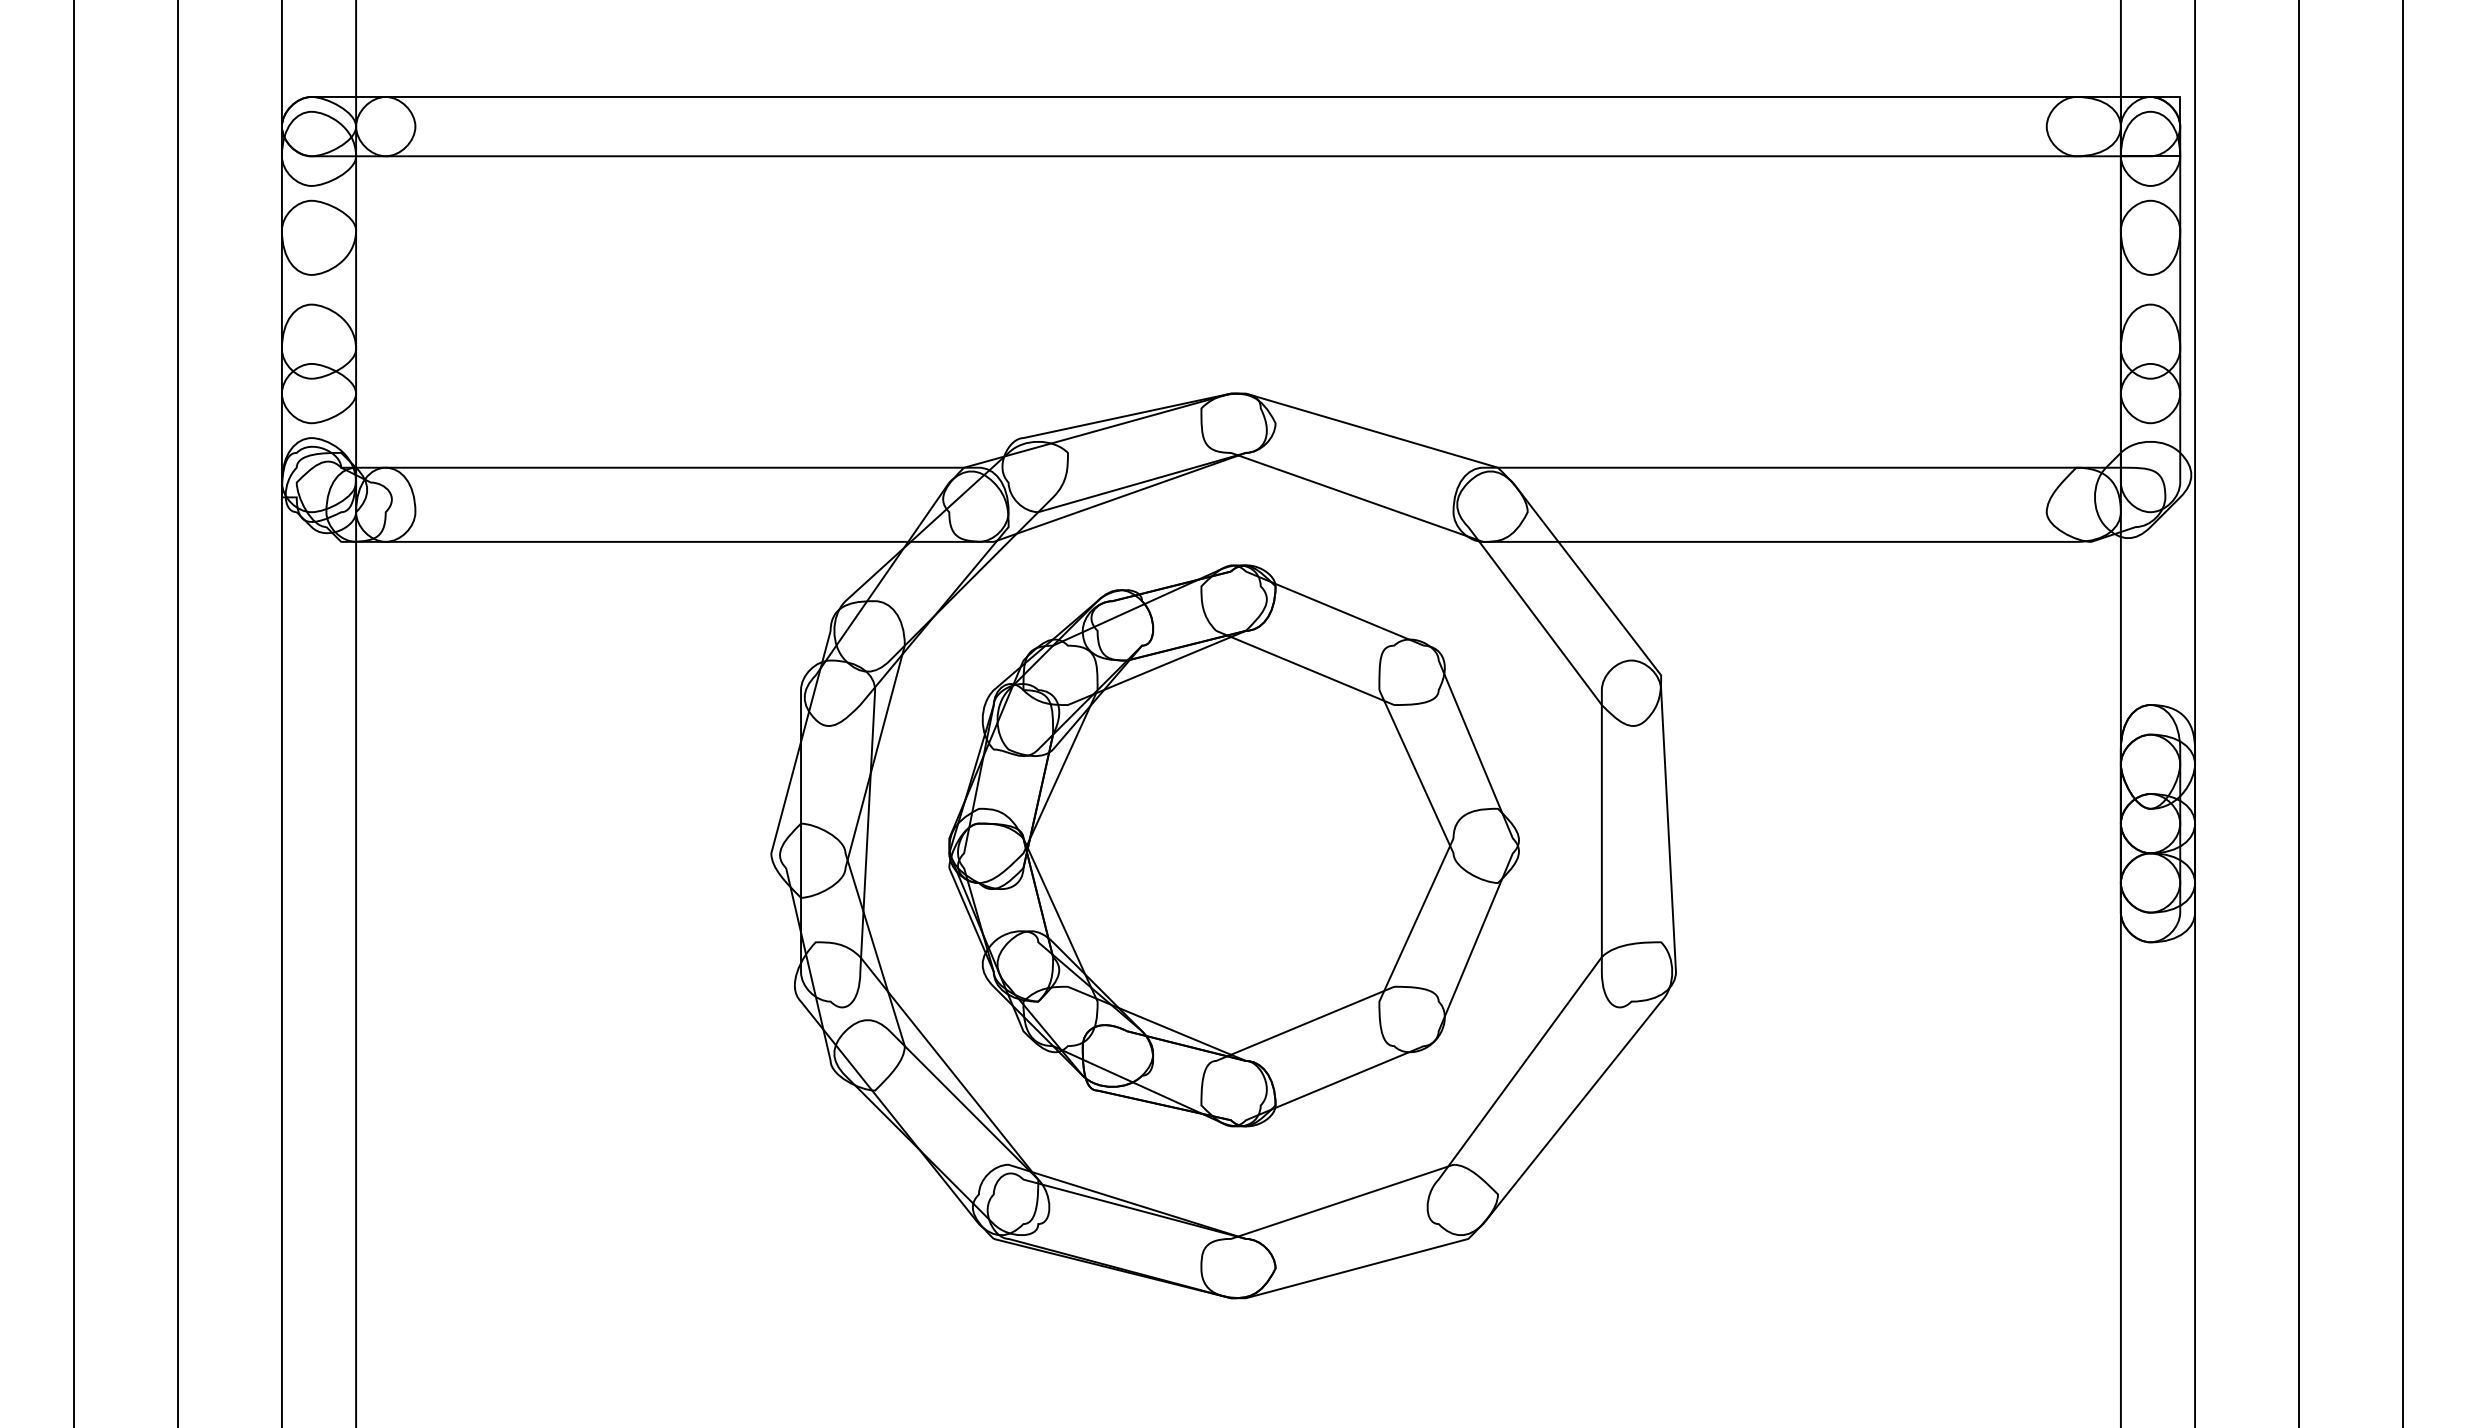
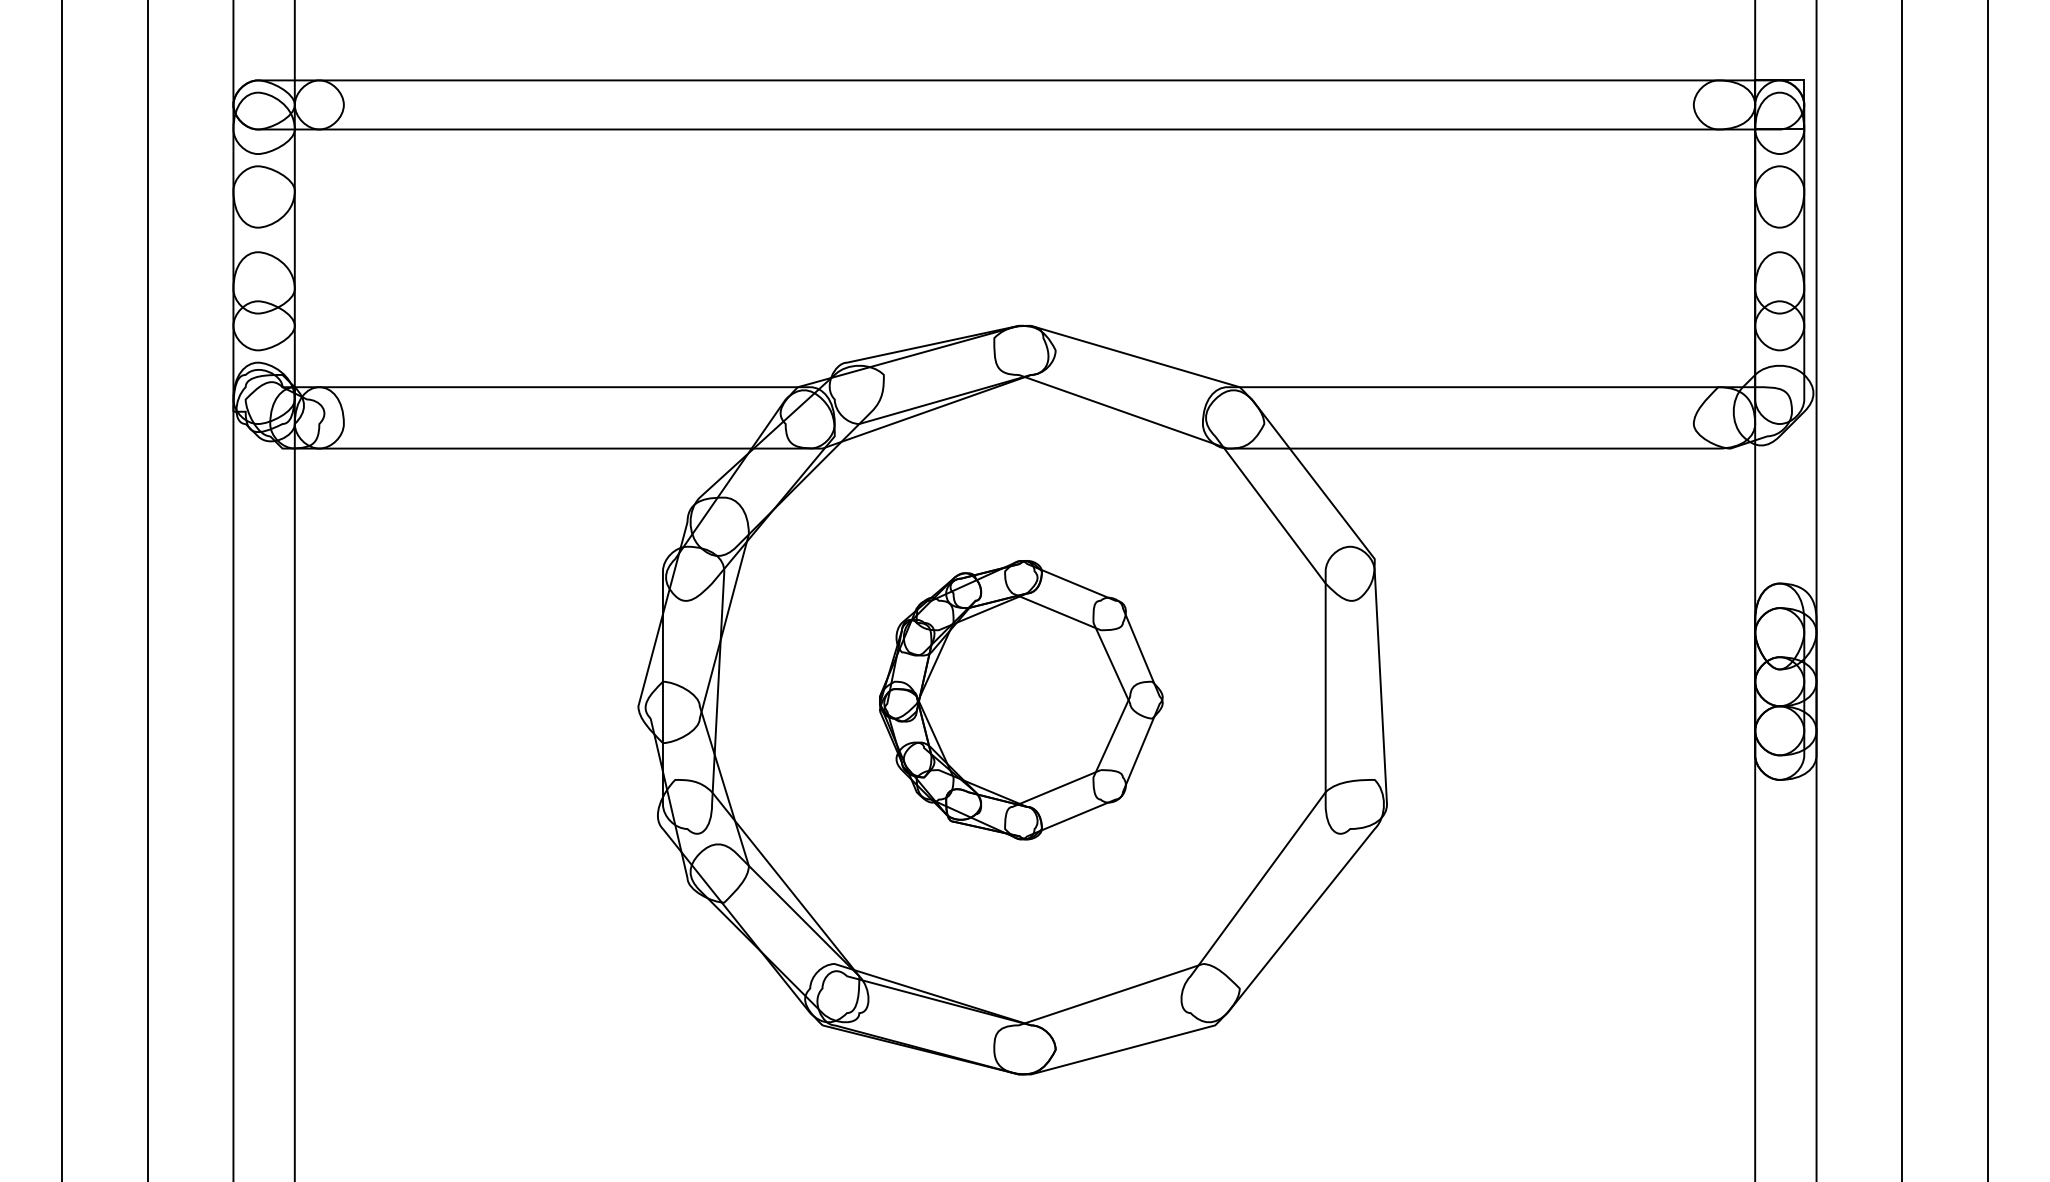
part: (1233, 845) -> (1020, 699), size x0.6

